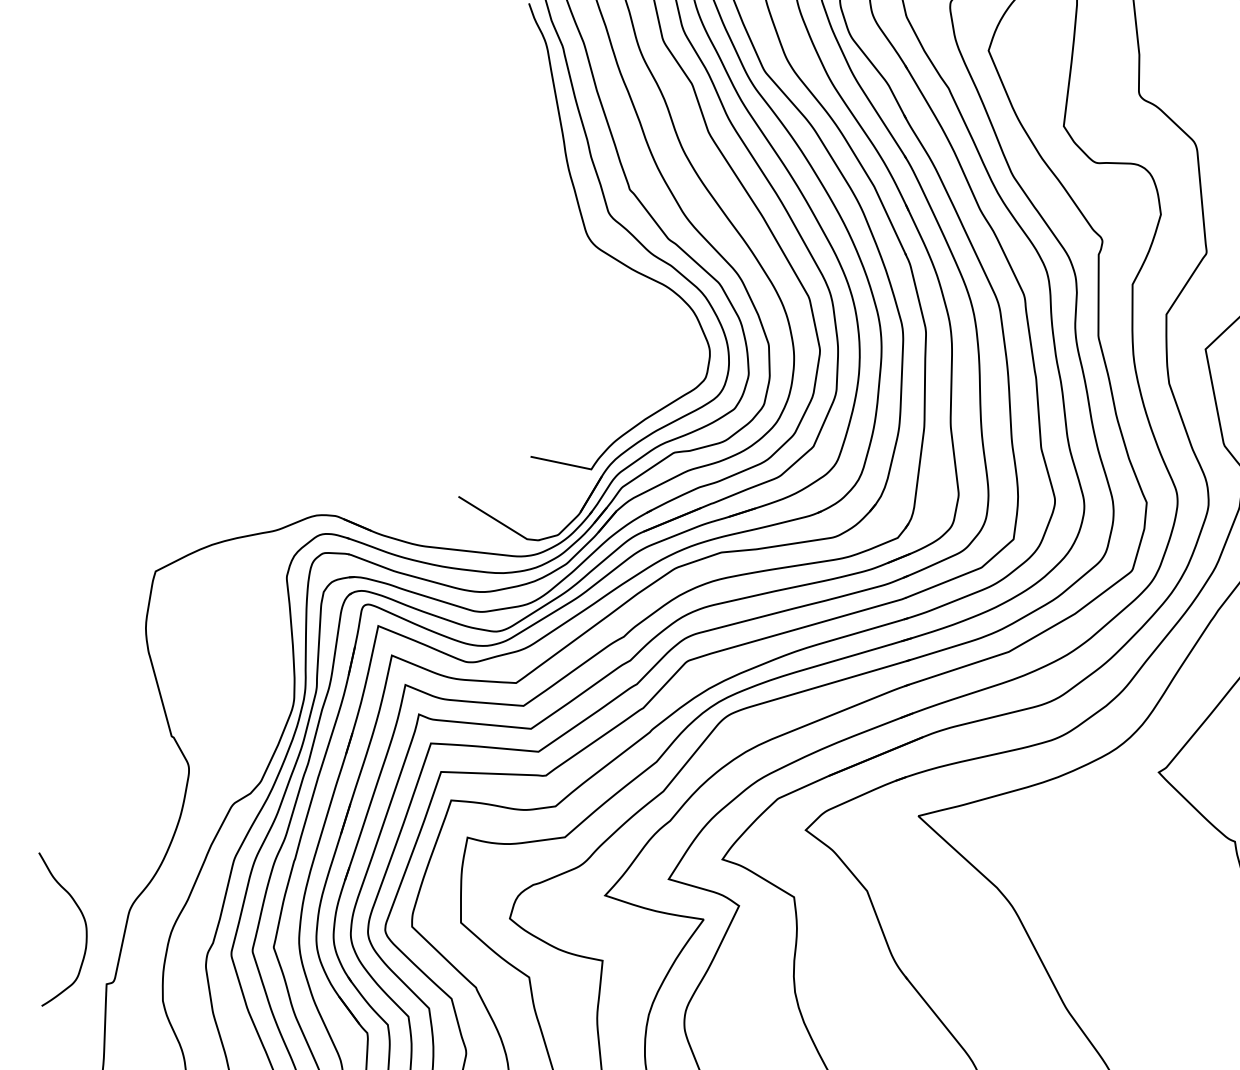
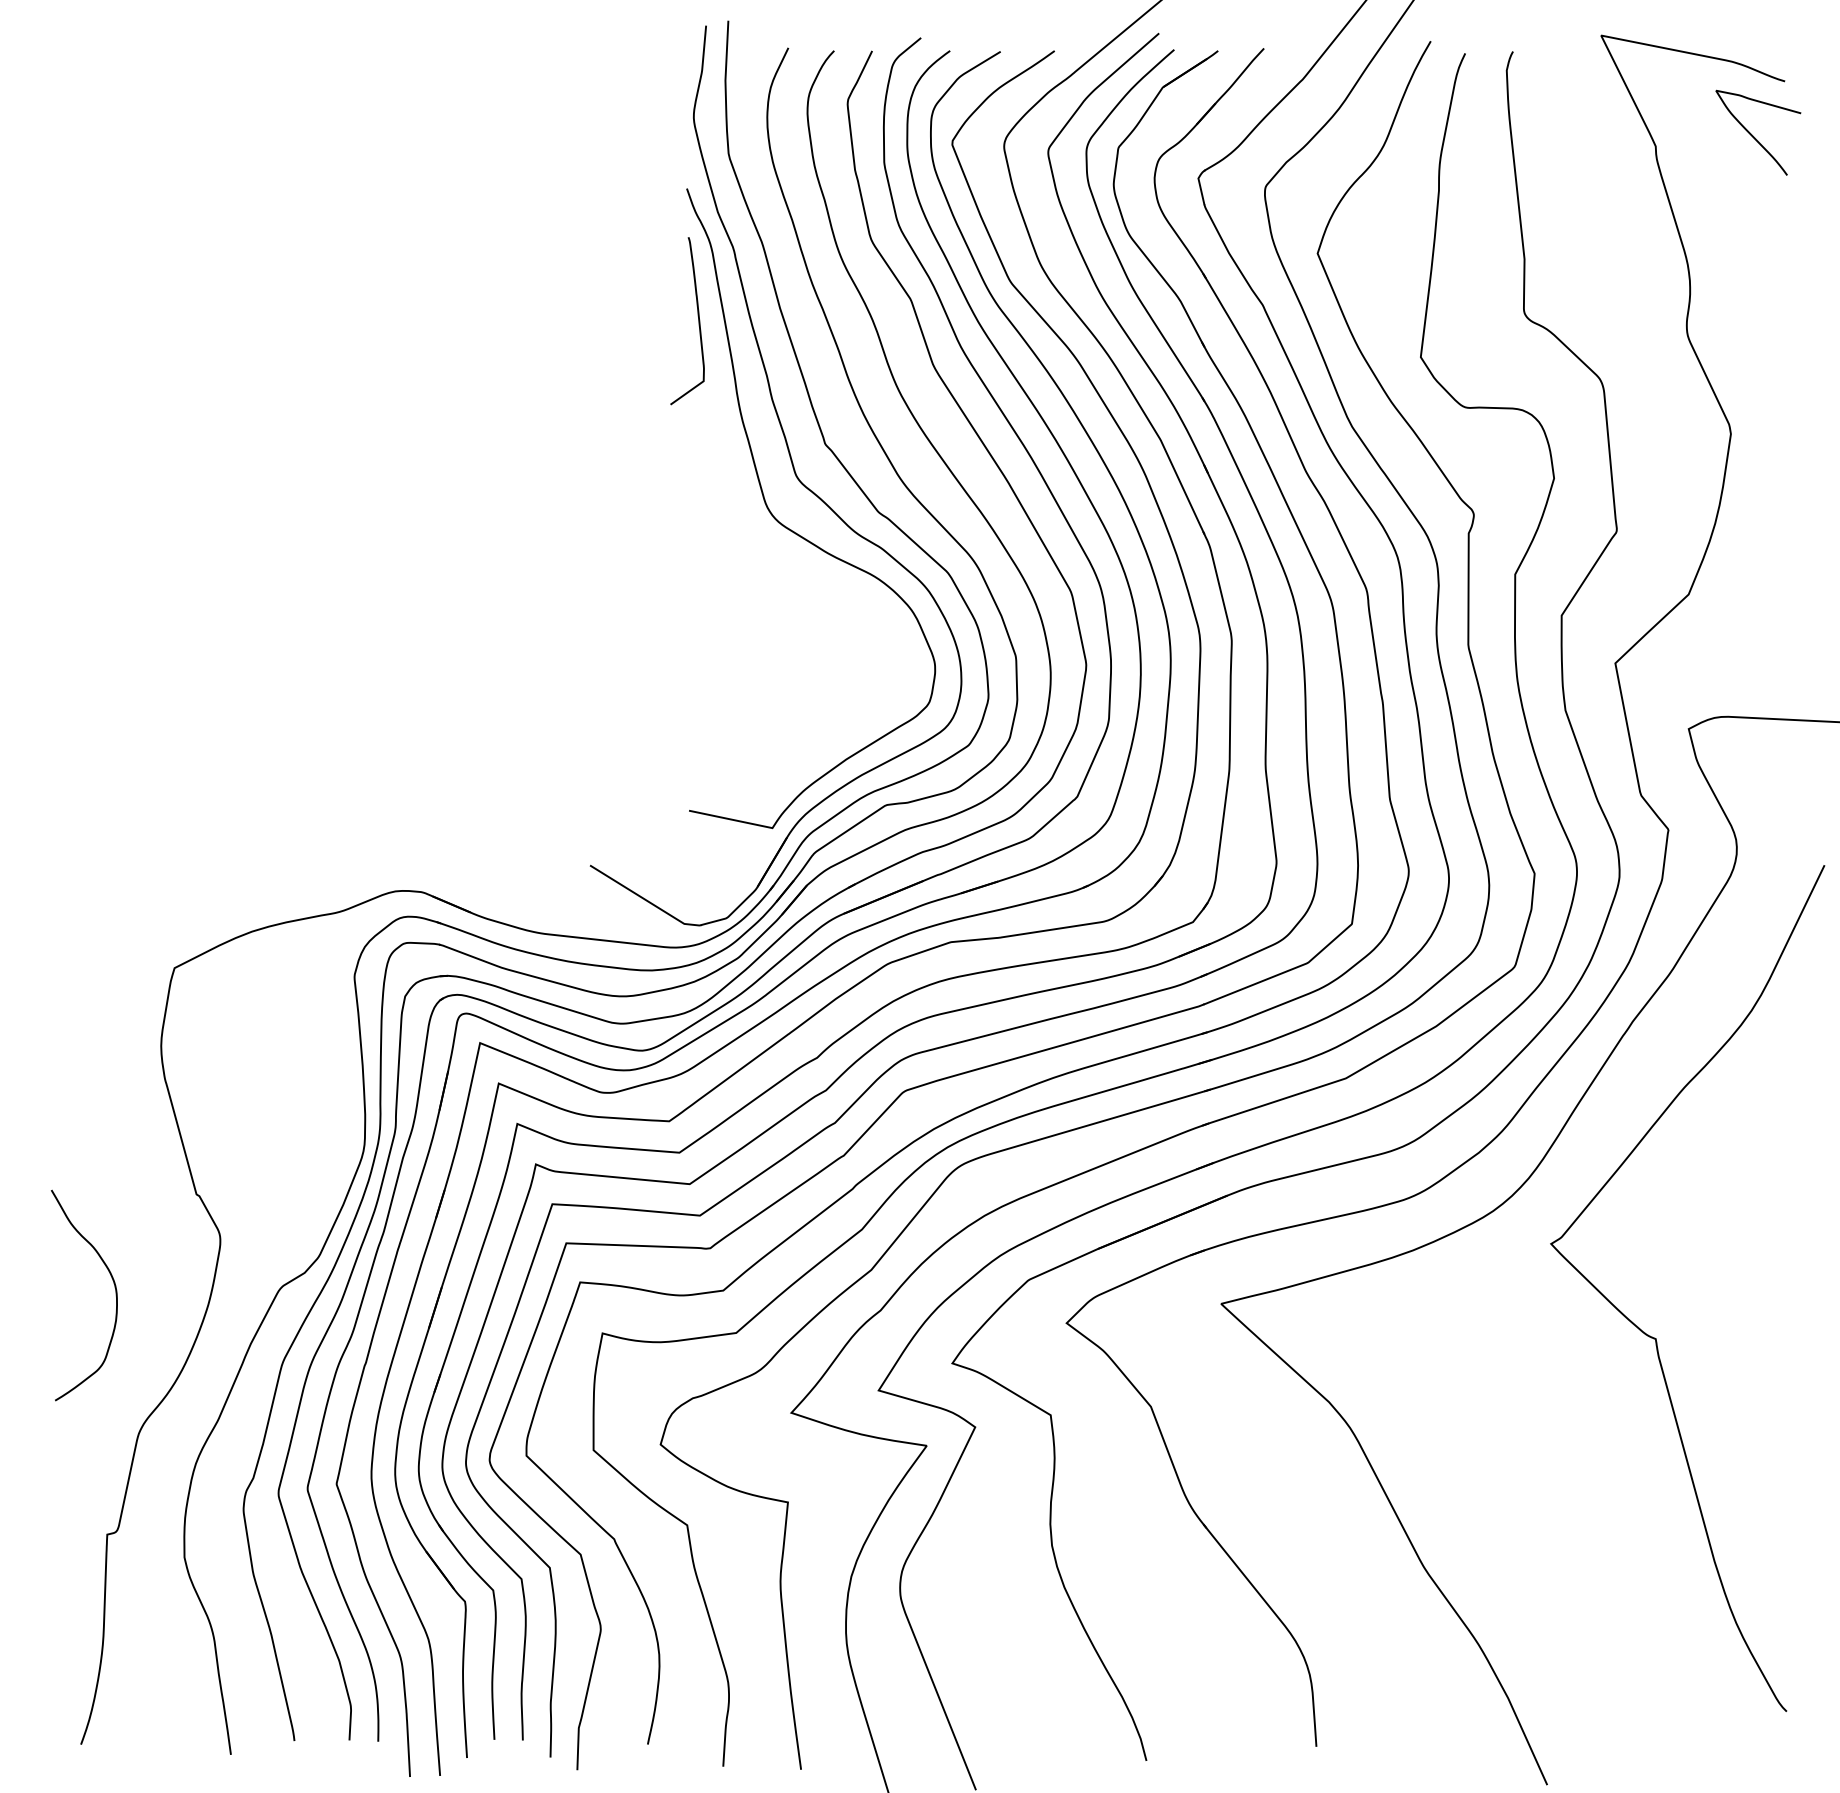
curve: (537, 100) -> (698, 321), added
curve: (85, 929) -> (115, 1295), moved

